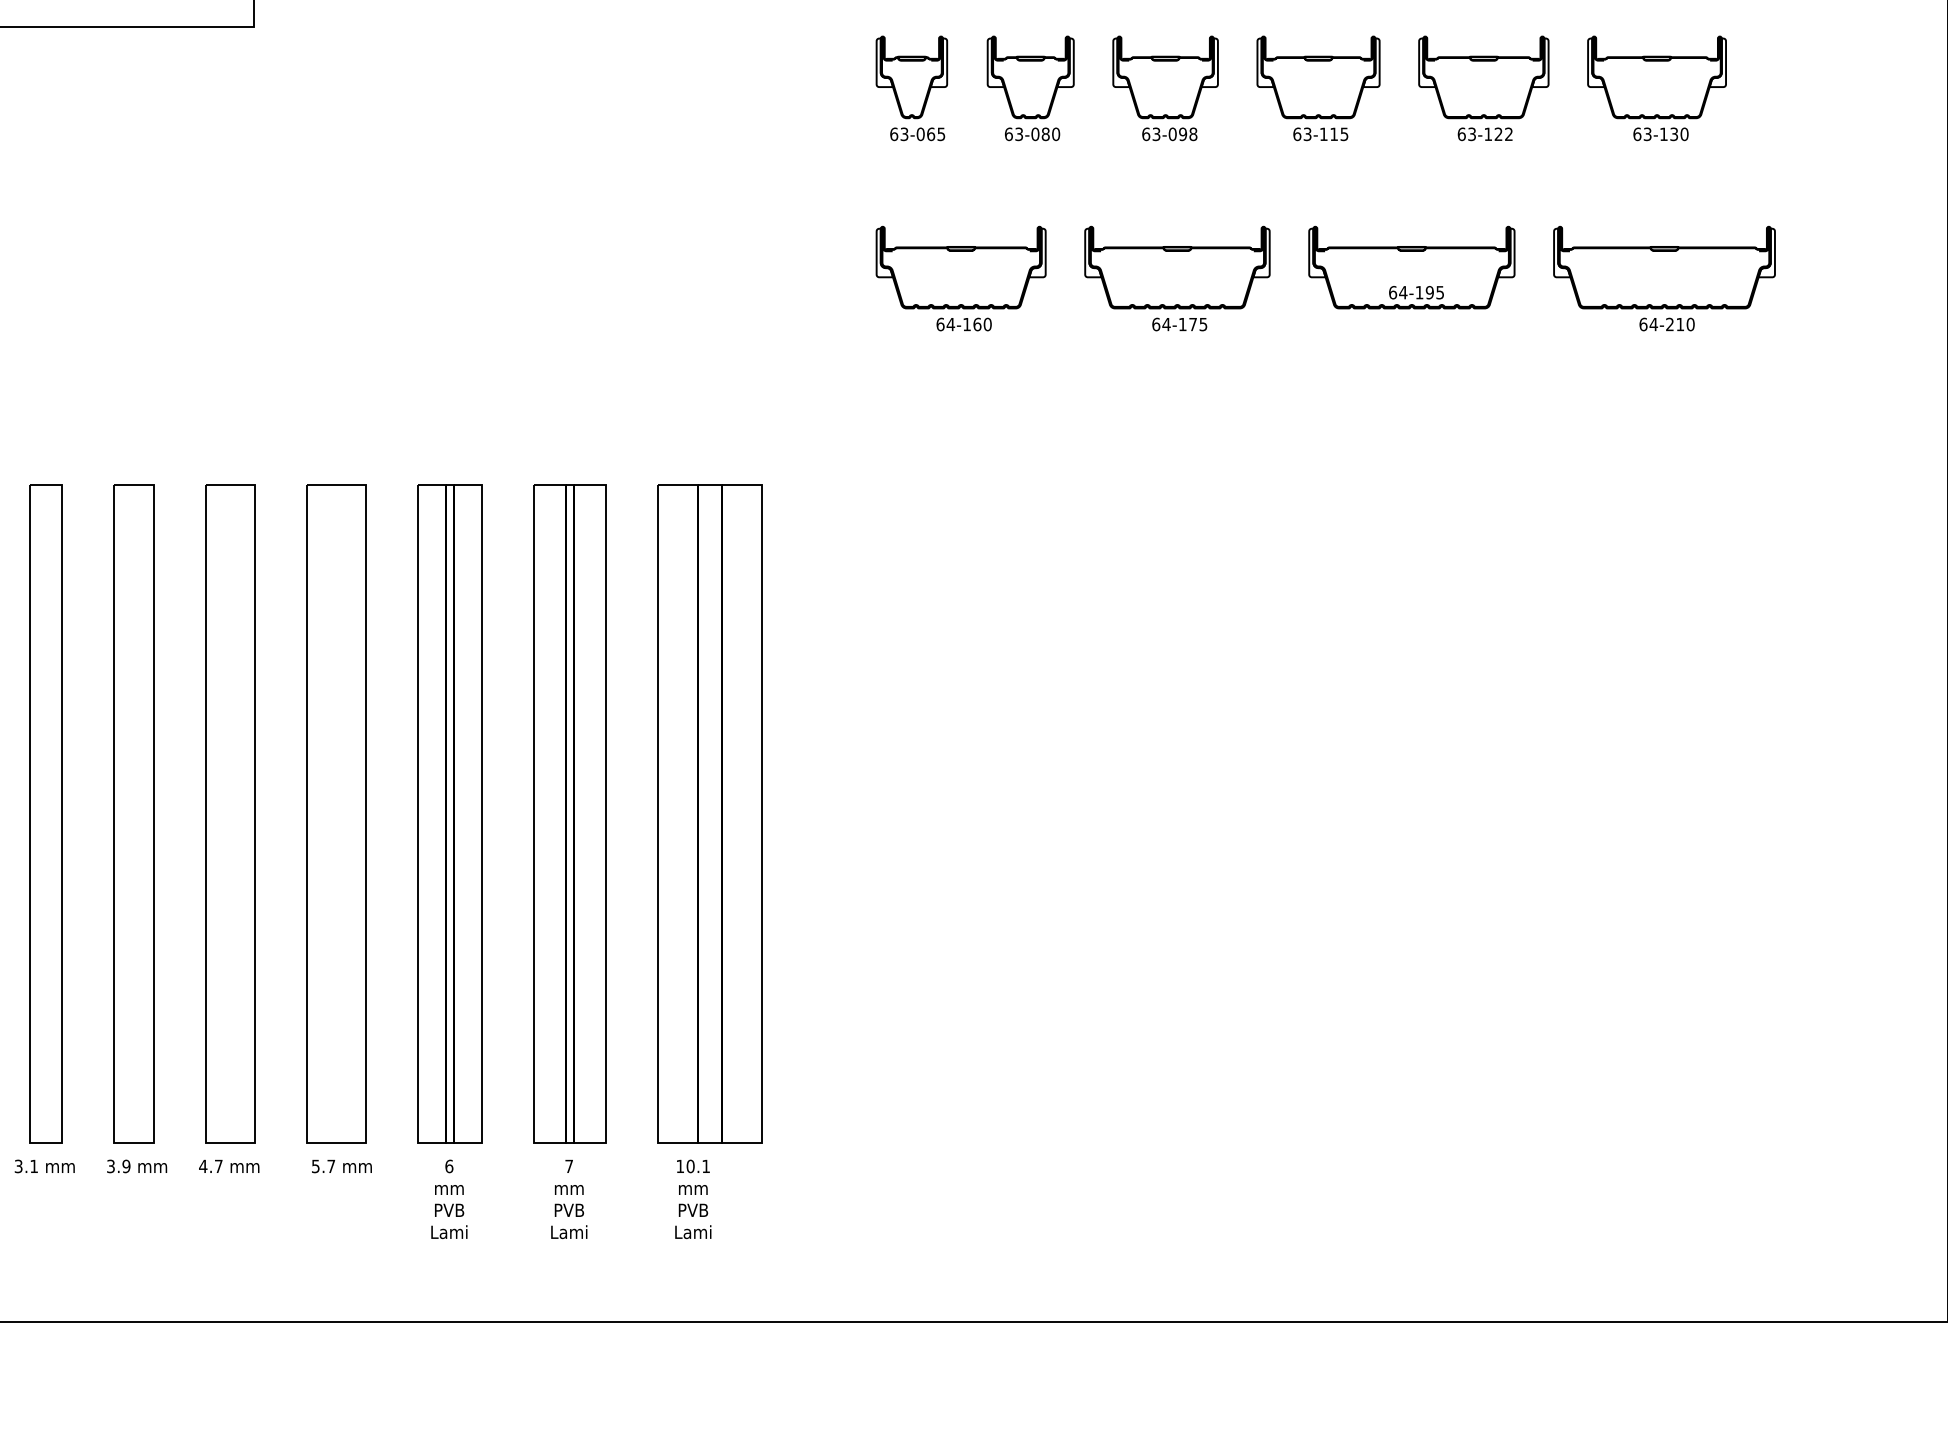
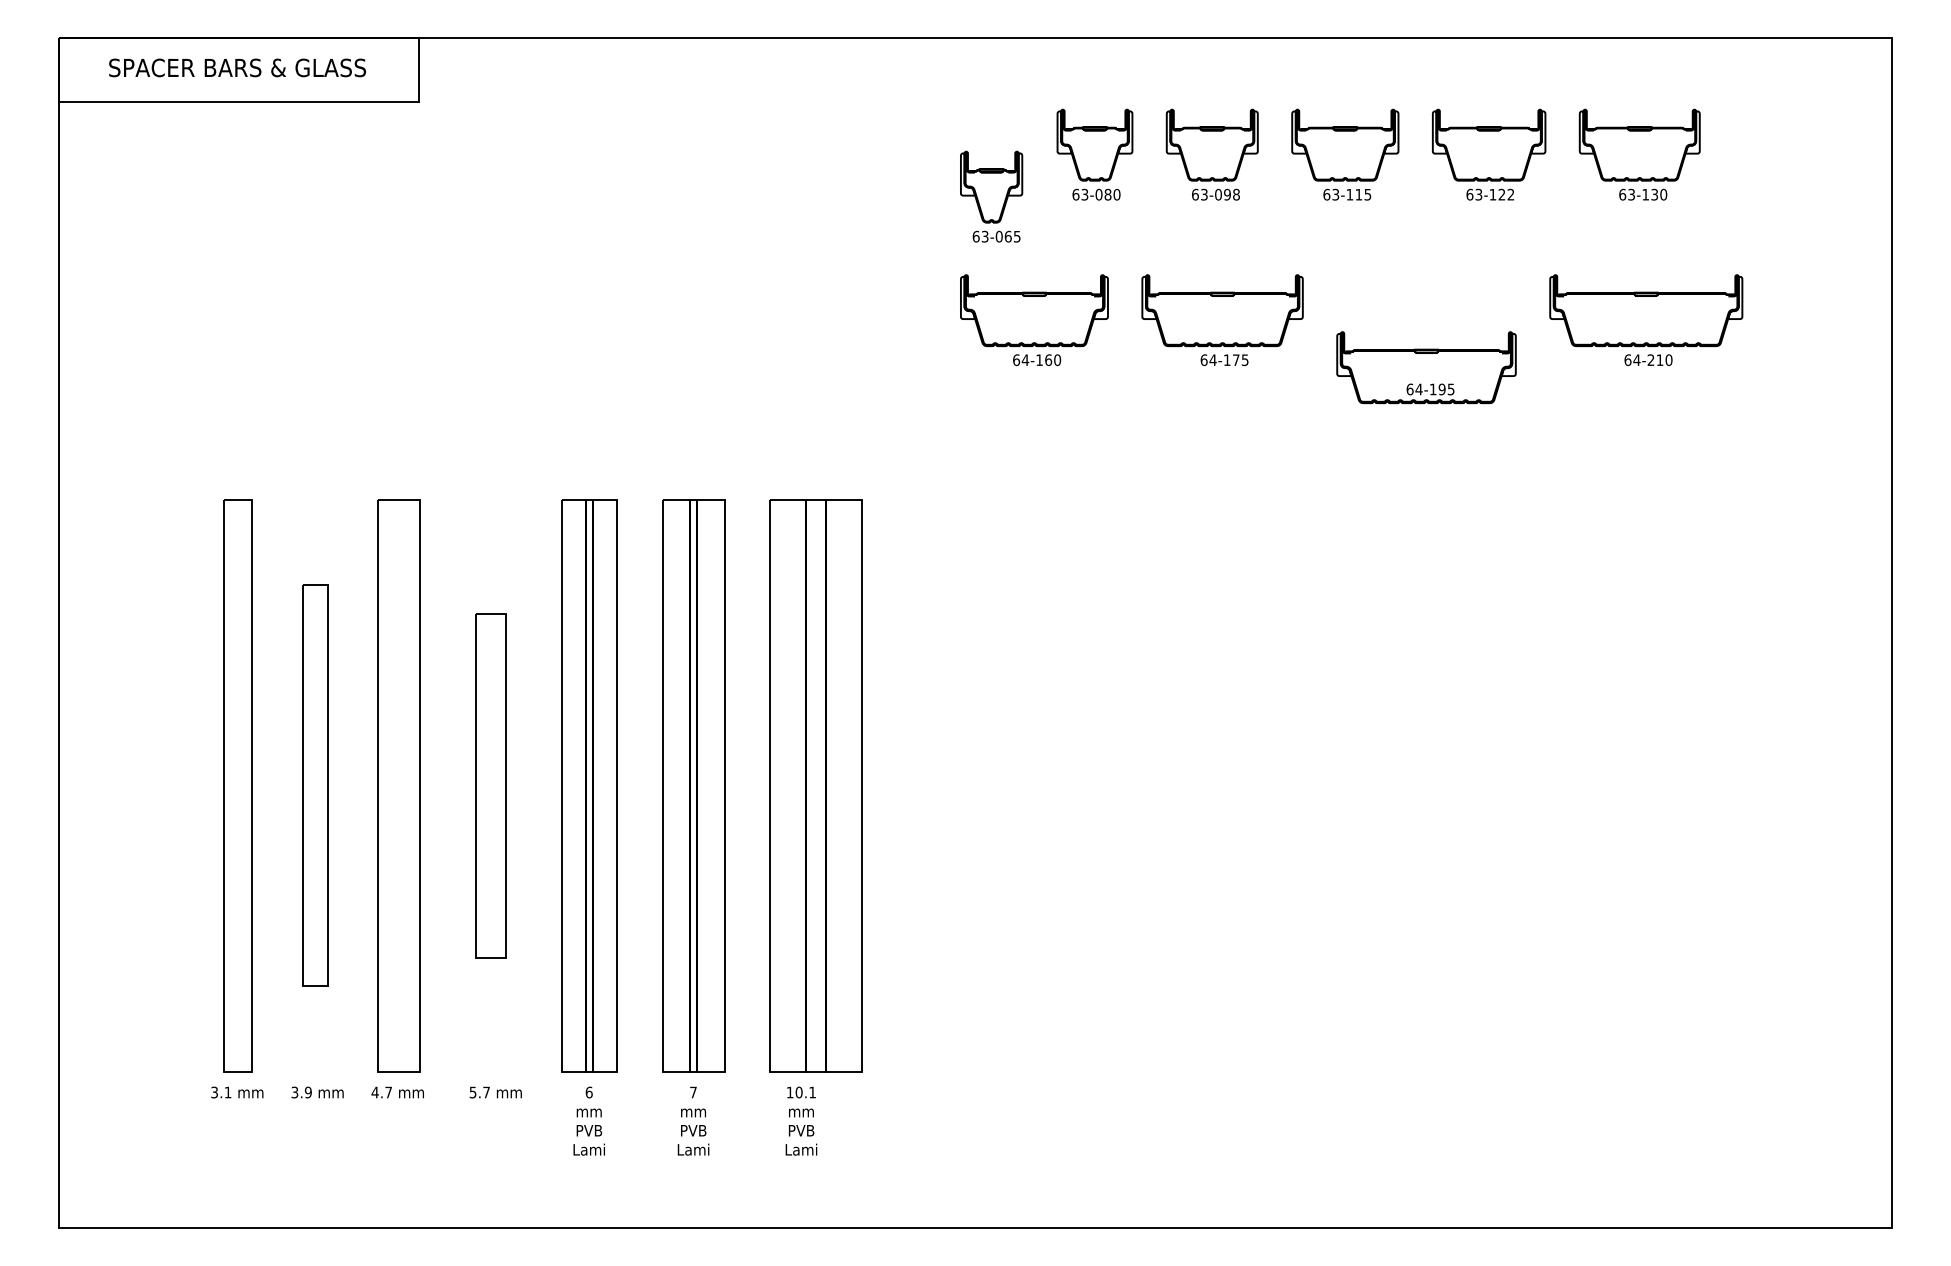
part: (911, 88) -> (991, 196), moved
part: (1411, 267) -> (1426, 367), moved
part: (134, 813) -> (315, 785), size x0.7
part: (335, 813) -> (490, 785), size x0.6

